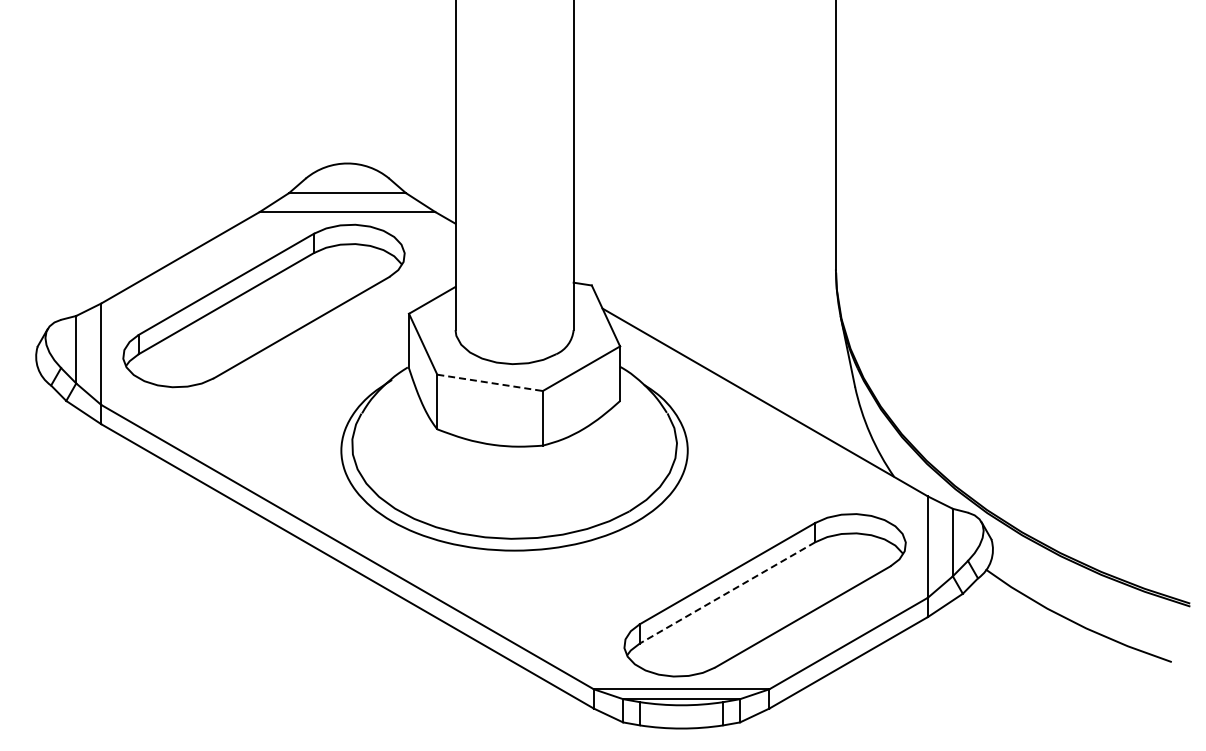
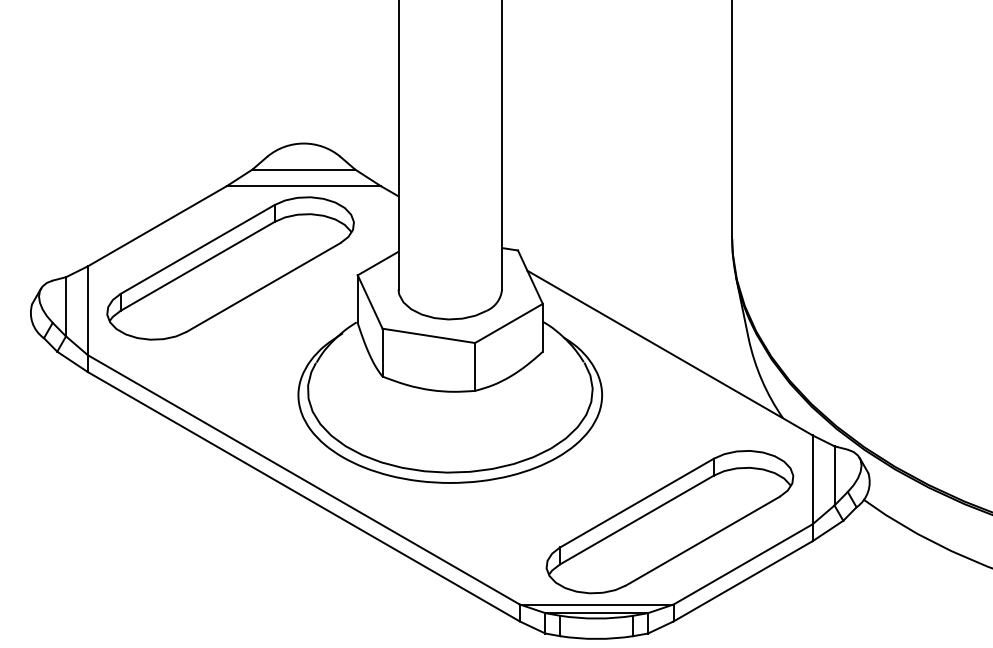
line: (490, 382) -> (429, 335), dashed -> solid
line: (727, 593) -> (636, 520), dashed -> solid

